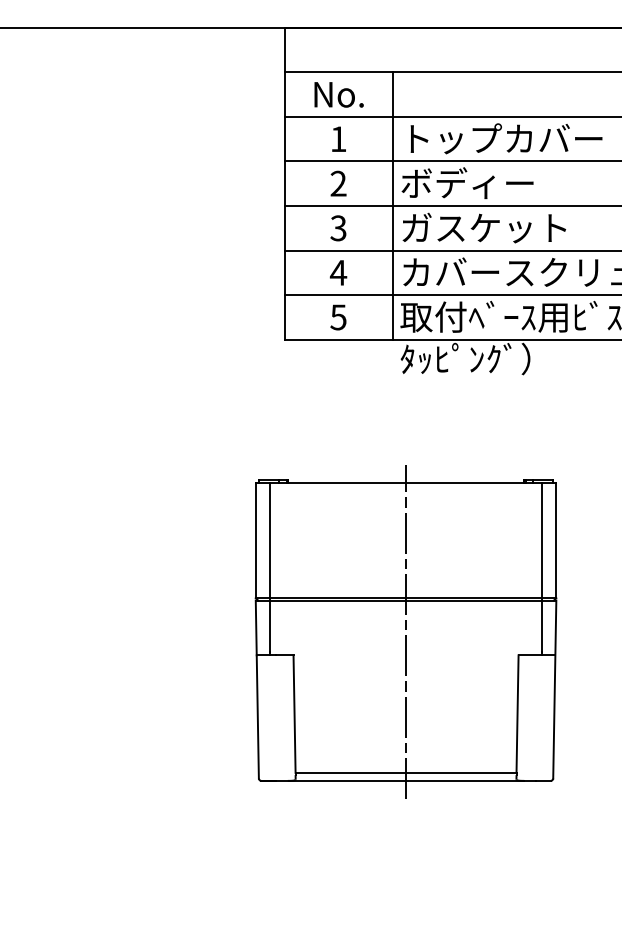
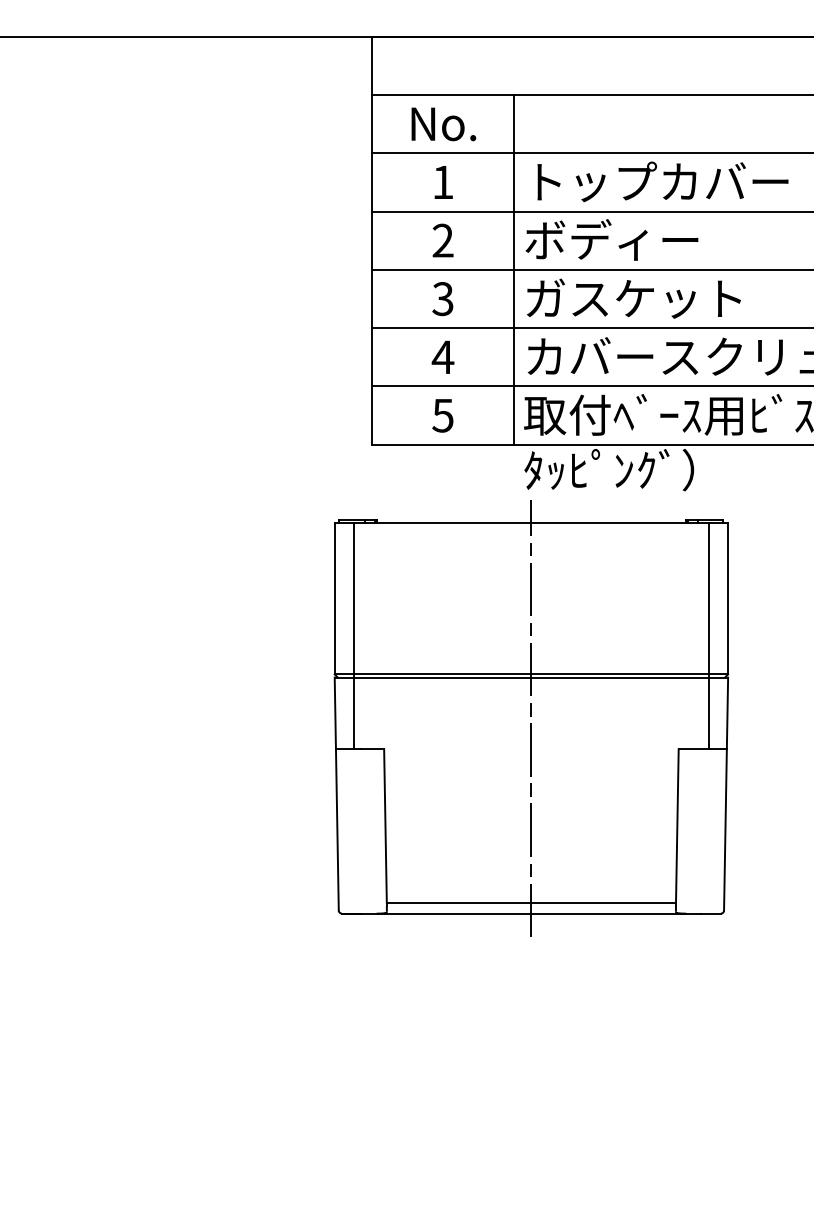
part: (405, 631) -> (530, 718), moved

